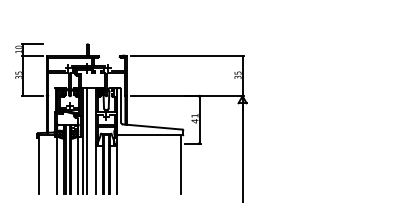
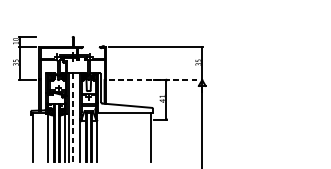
line: (187, 96) -> (156, 80), solid -> dashed
line: (87, 141) -> (73, 117), solid -> dashed

